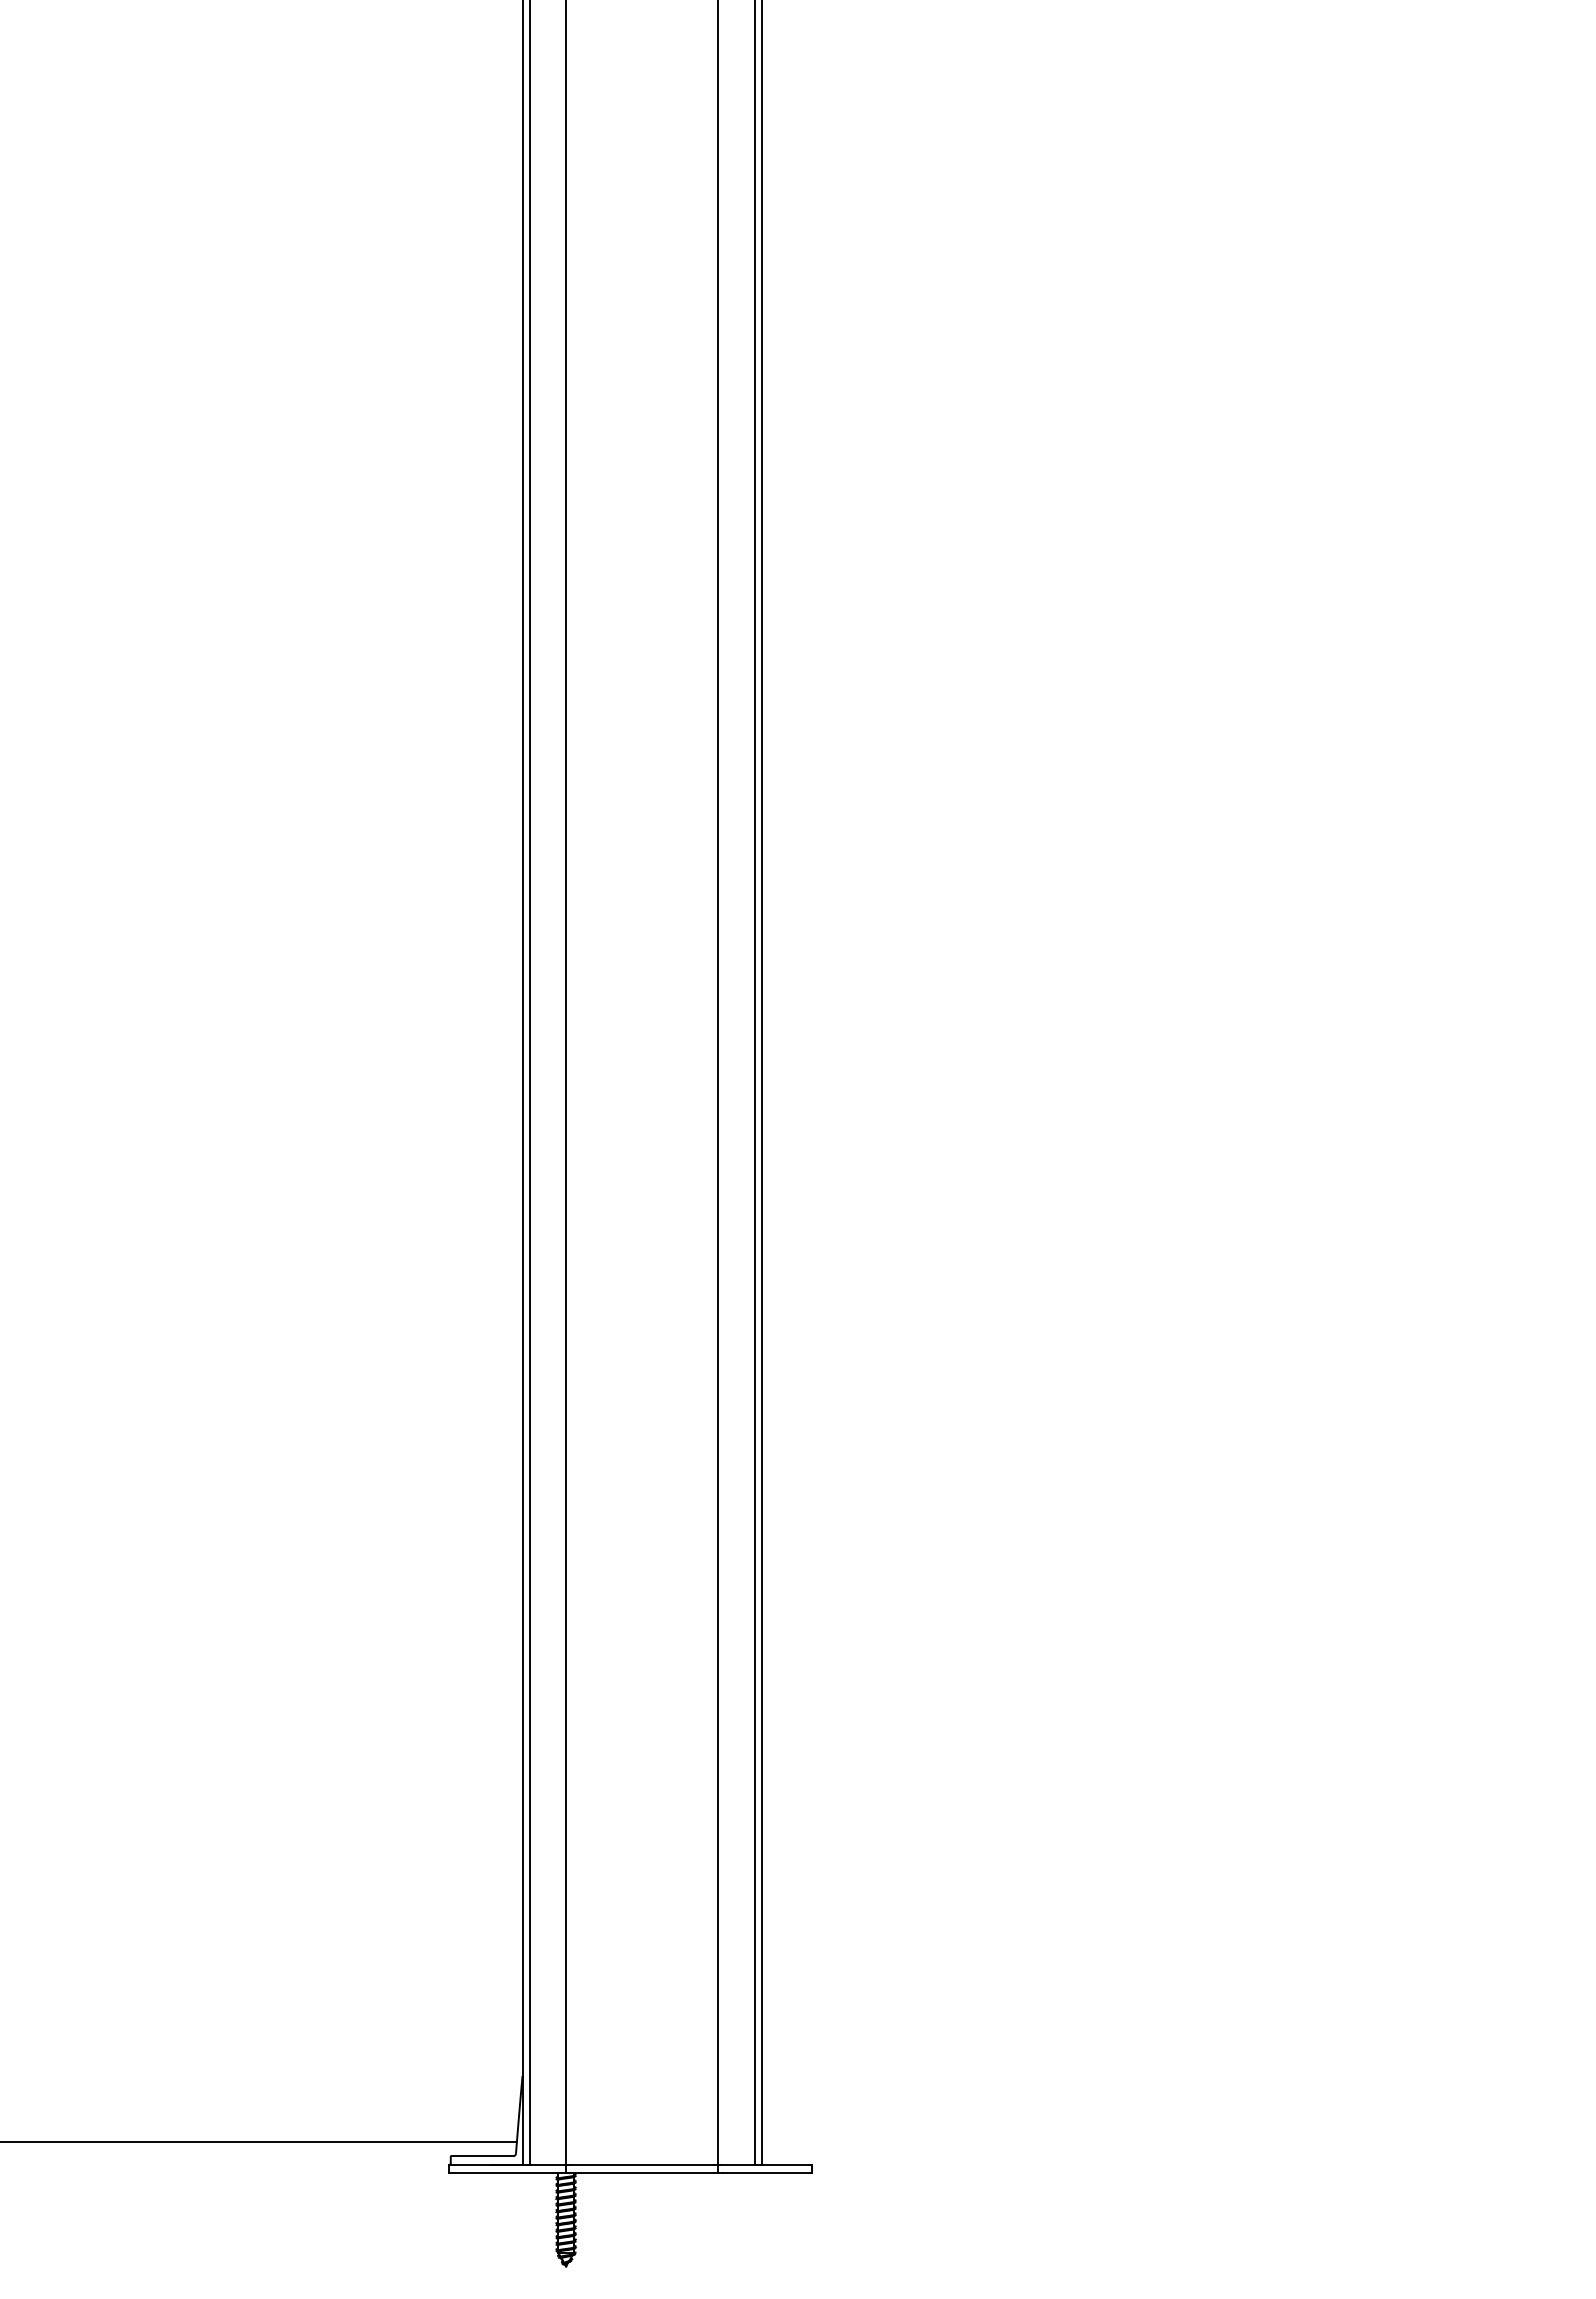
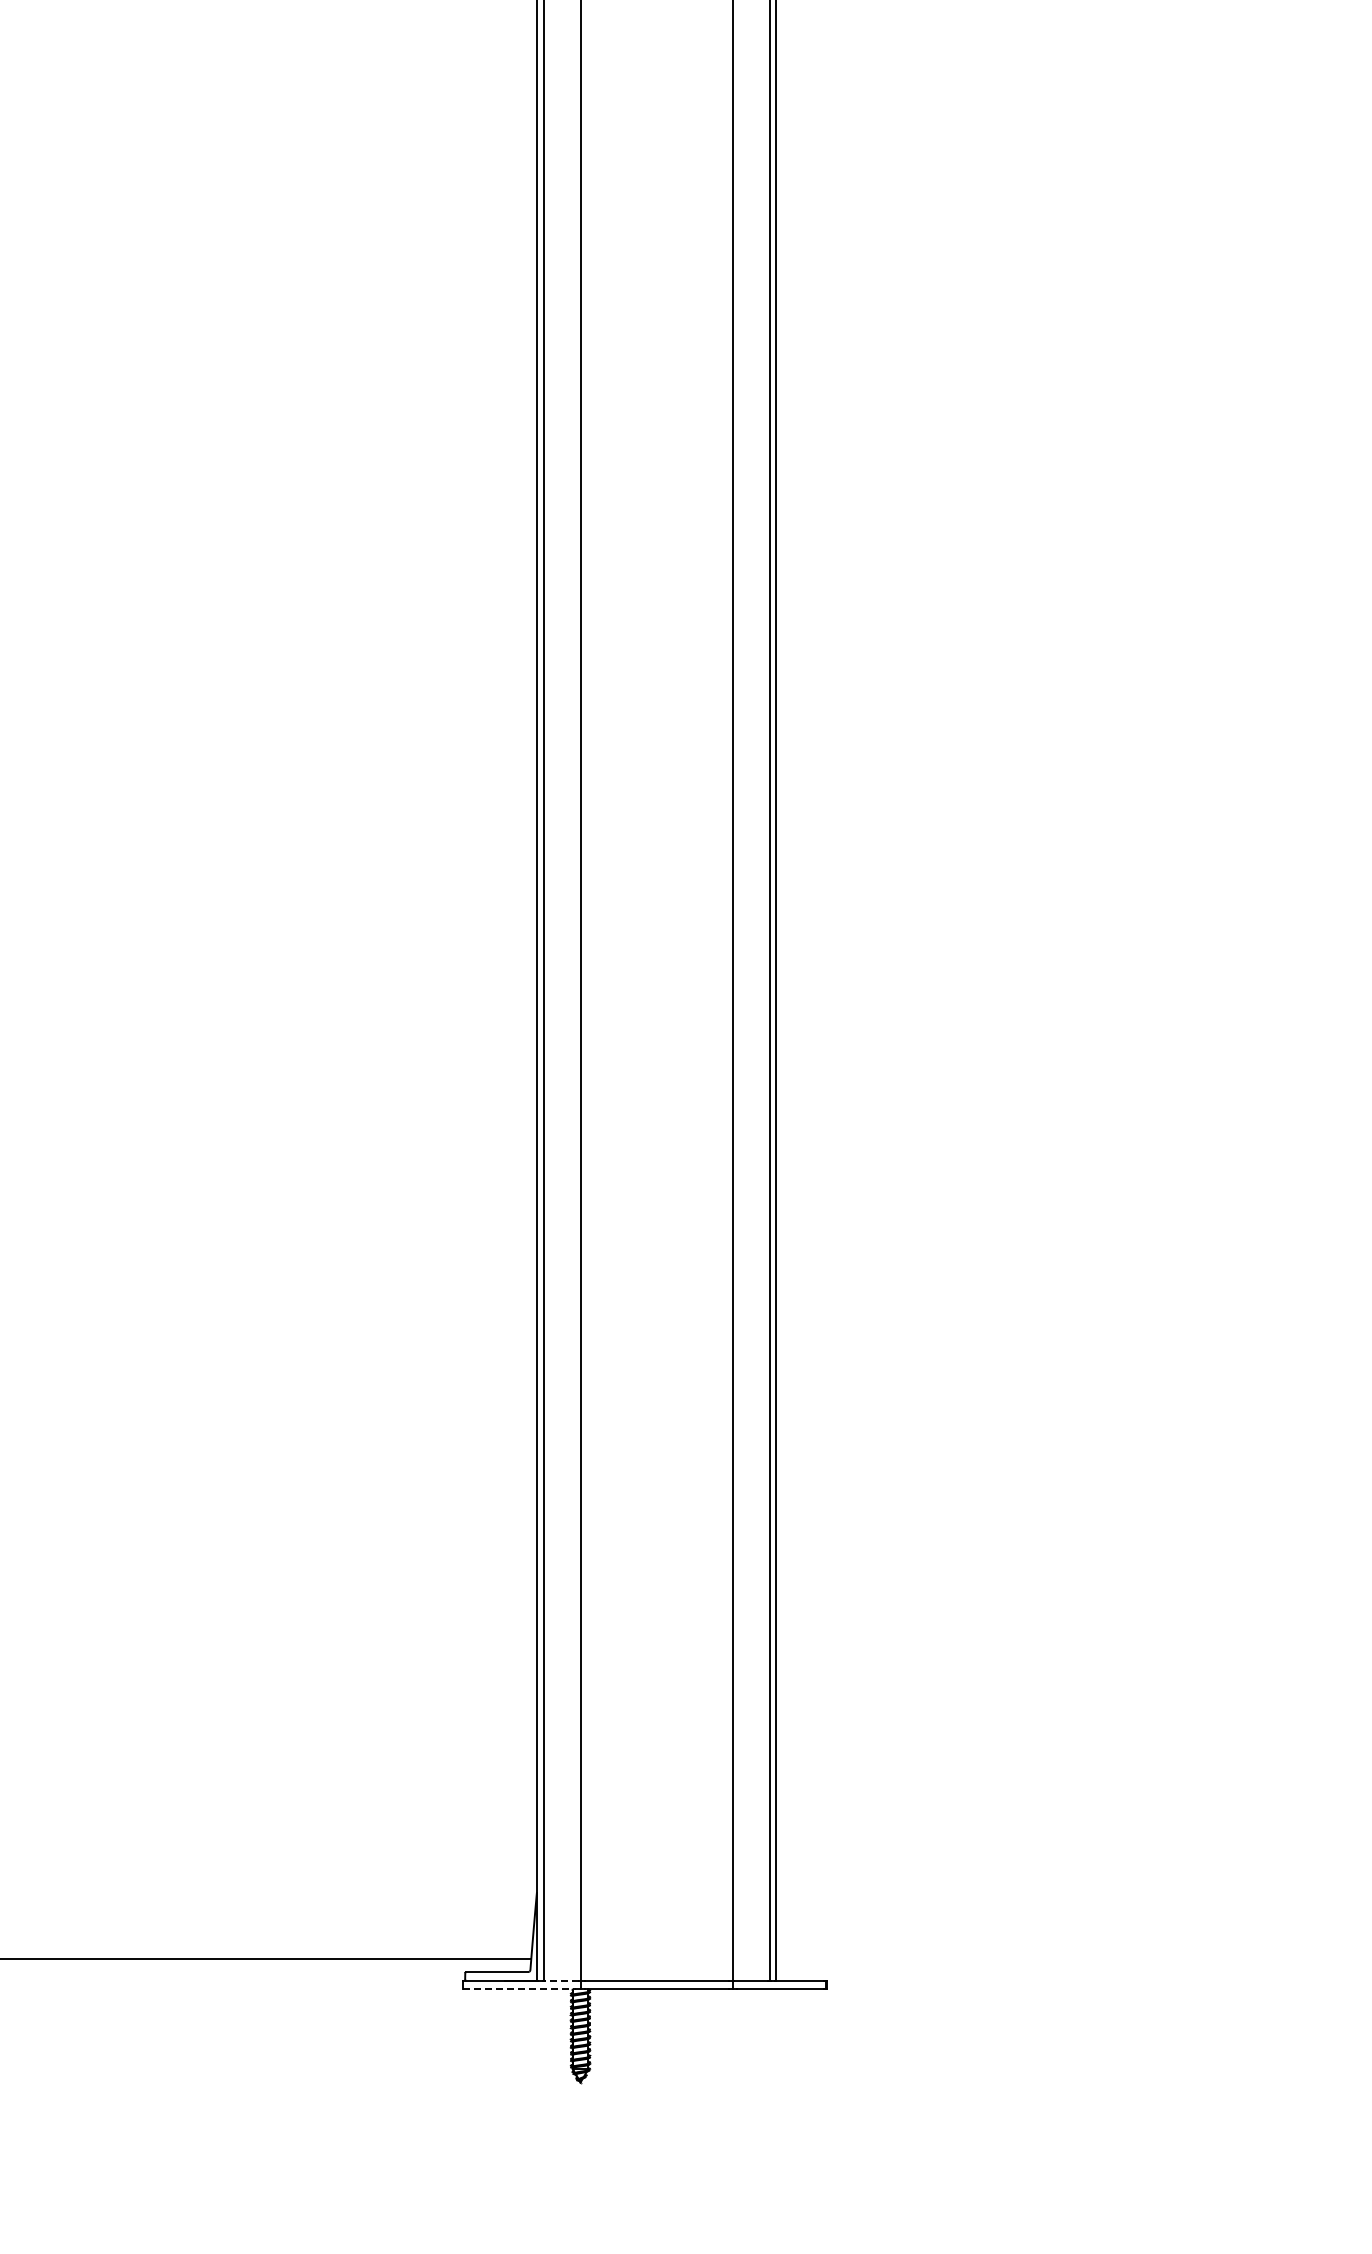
line: (547, 2164) -> (561, 1980), solid -> dashed
line: (505, 2173) -> (519, 1989), solid -> dashed

